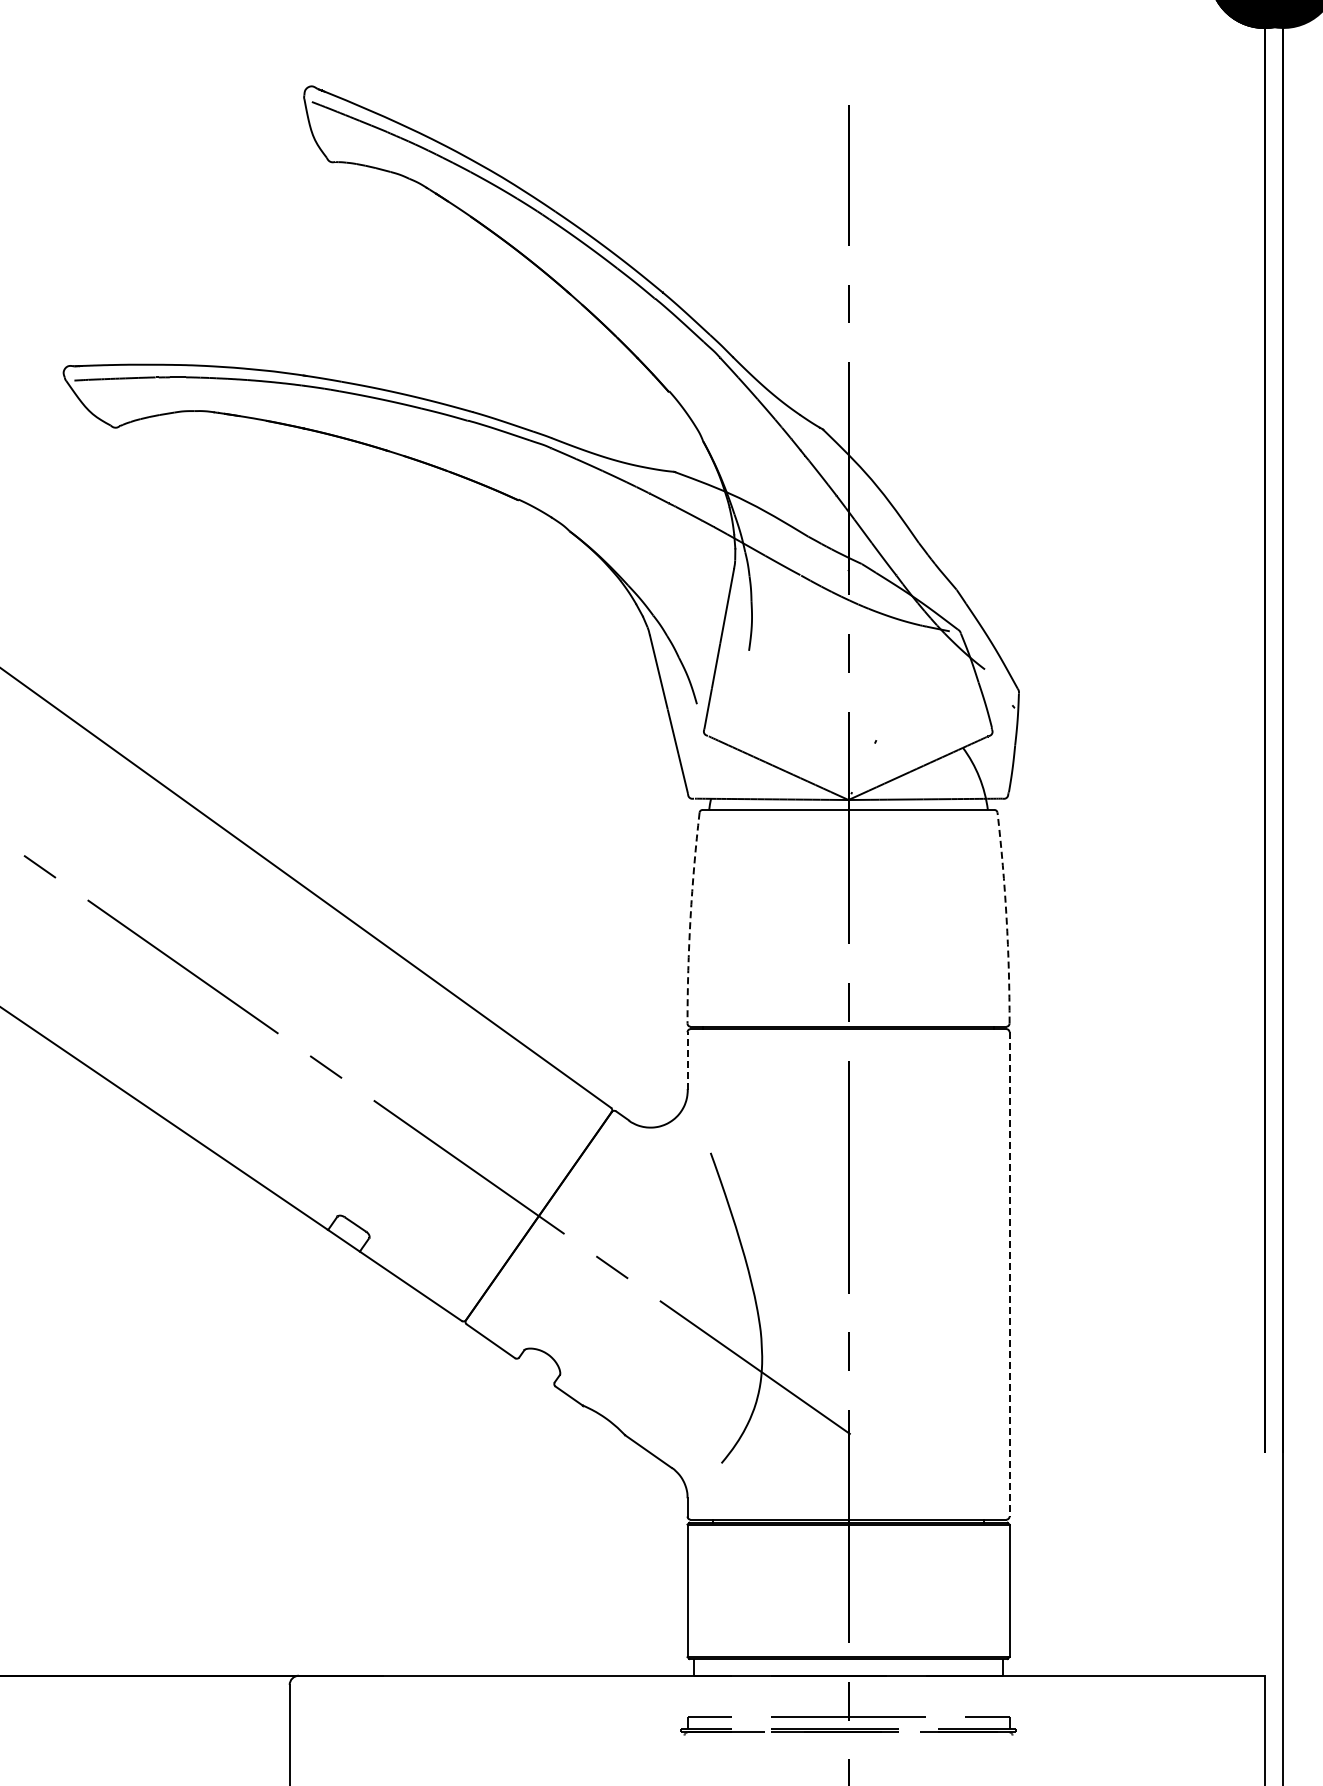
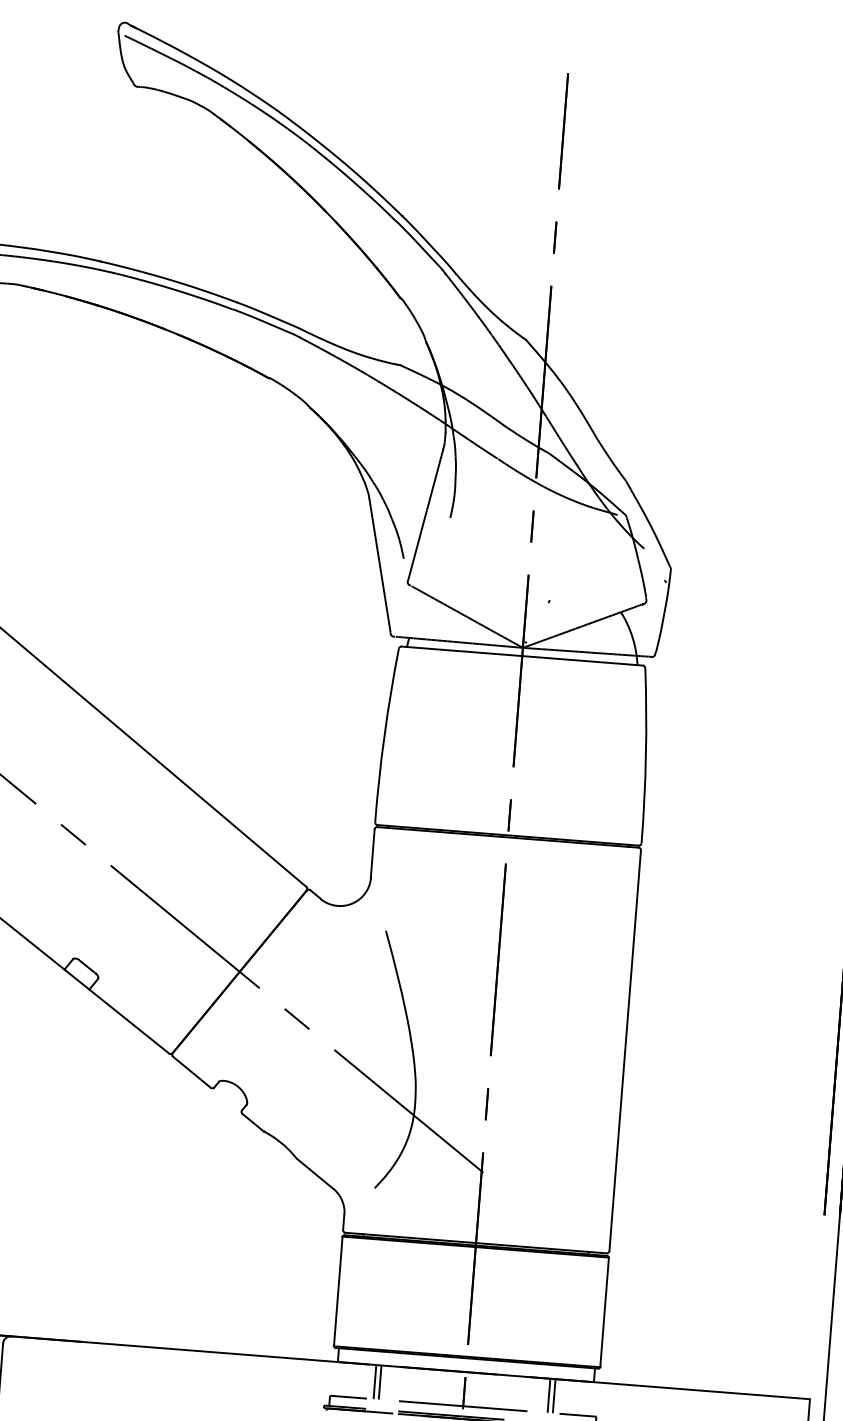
arc: (690, 917) -> (384, 734), dashed -> solid
arc: (1006, 917) -> (645, 755), dashed -> solid
line: (687, 1061) -> (372, 853), dashed -> solid
line: (1009, 1274) -> (625, 1050), dashed -> solid
line: (740, 1695) -> (375, 1381), added
line: (746, 1695) -> (380, 1381), added
line: (950, 1695) -> (548, 1395), added
line: (956, 1695) -> (553, 1395), added

